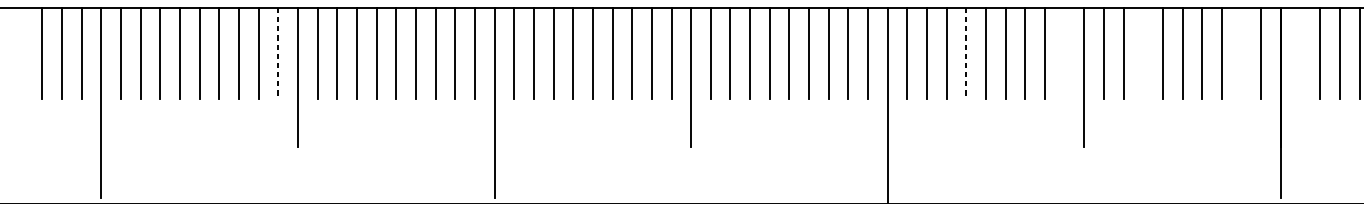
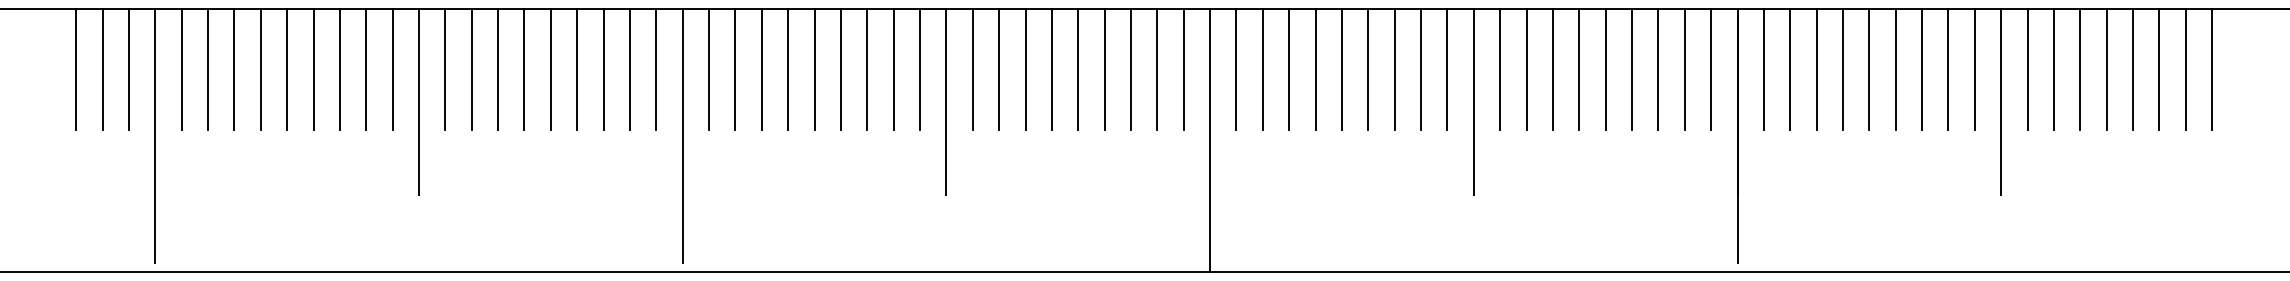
line: (278, 53) -> (392, 69), dashed -> solid
line: (966, 53) -> (1315, 69), dashed -> solid
line: (1064, 53) -> (1447, 69), added
line: (1143, 53) -> (1552, 69), added
line: (1241, 53) -> (1684, 69), added
line: (1300, 53) -> (1763, 69), added

